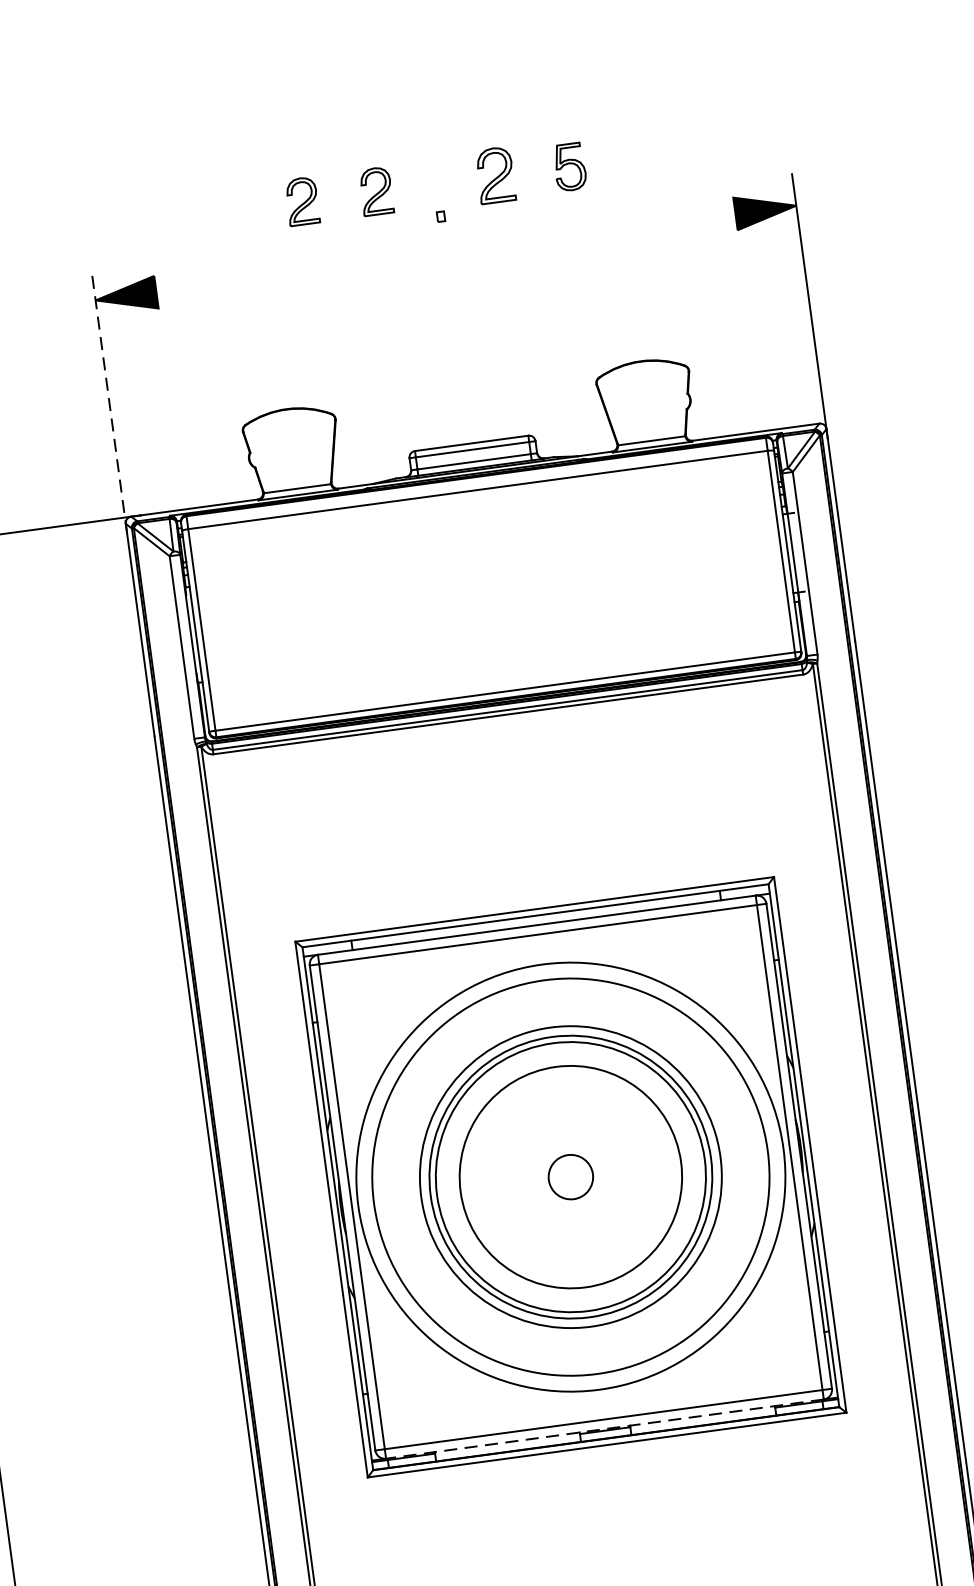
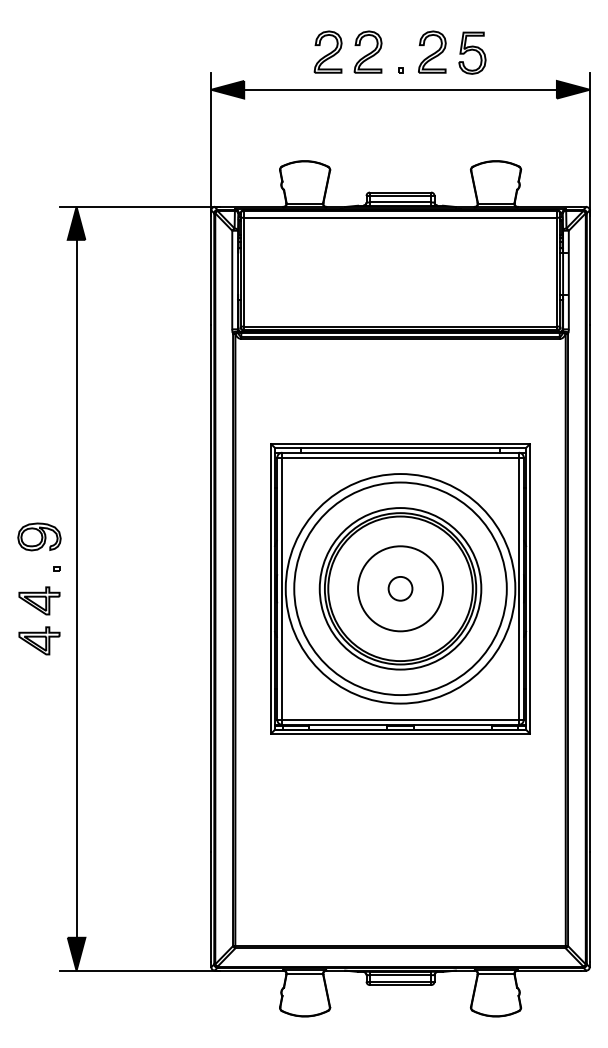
part: (569, 166) -> (472, 52), size x1.67
part: (495, 174) -> (432, 51), size x1.43
part: (375, 190) -> (367, 51), size x1.67
part: (301, 200) -> (327, 51), size x1.67
line: (445, 252) -> (400, 89), added
line: (109, 399) -> (211, 143), dashed -> solid
circle: (570, 1176) -> (400, 588), size x0.71
line: (604, 1428) -> (400, 724), dashed -> solid

